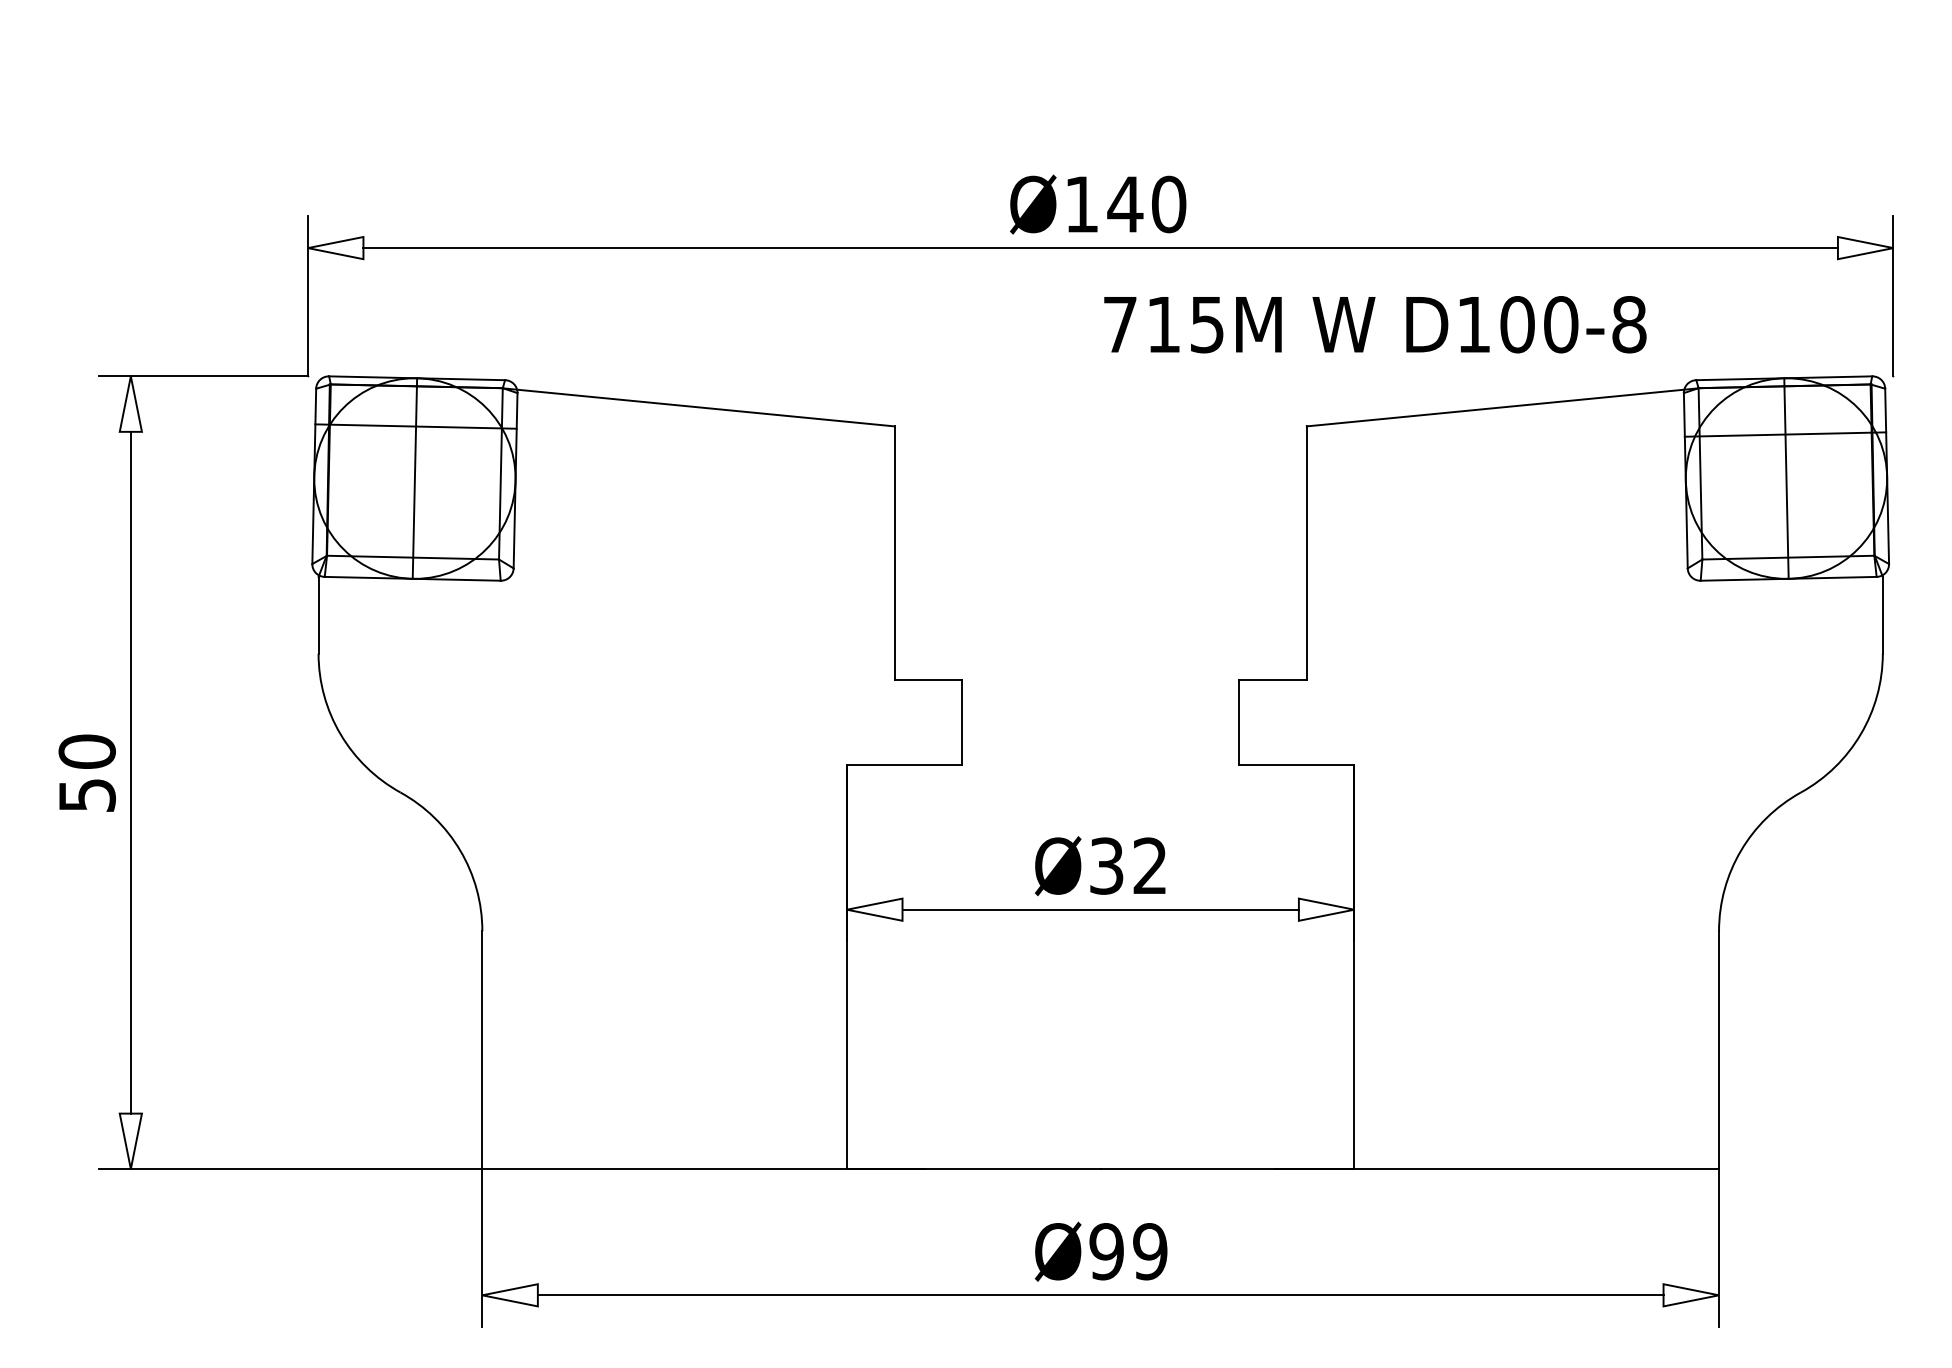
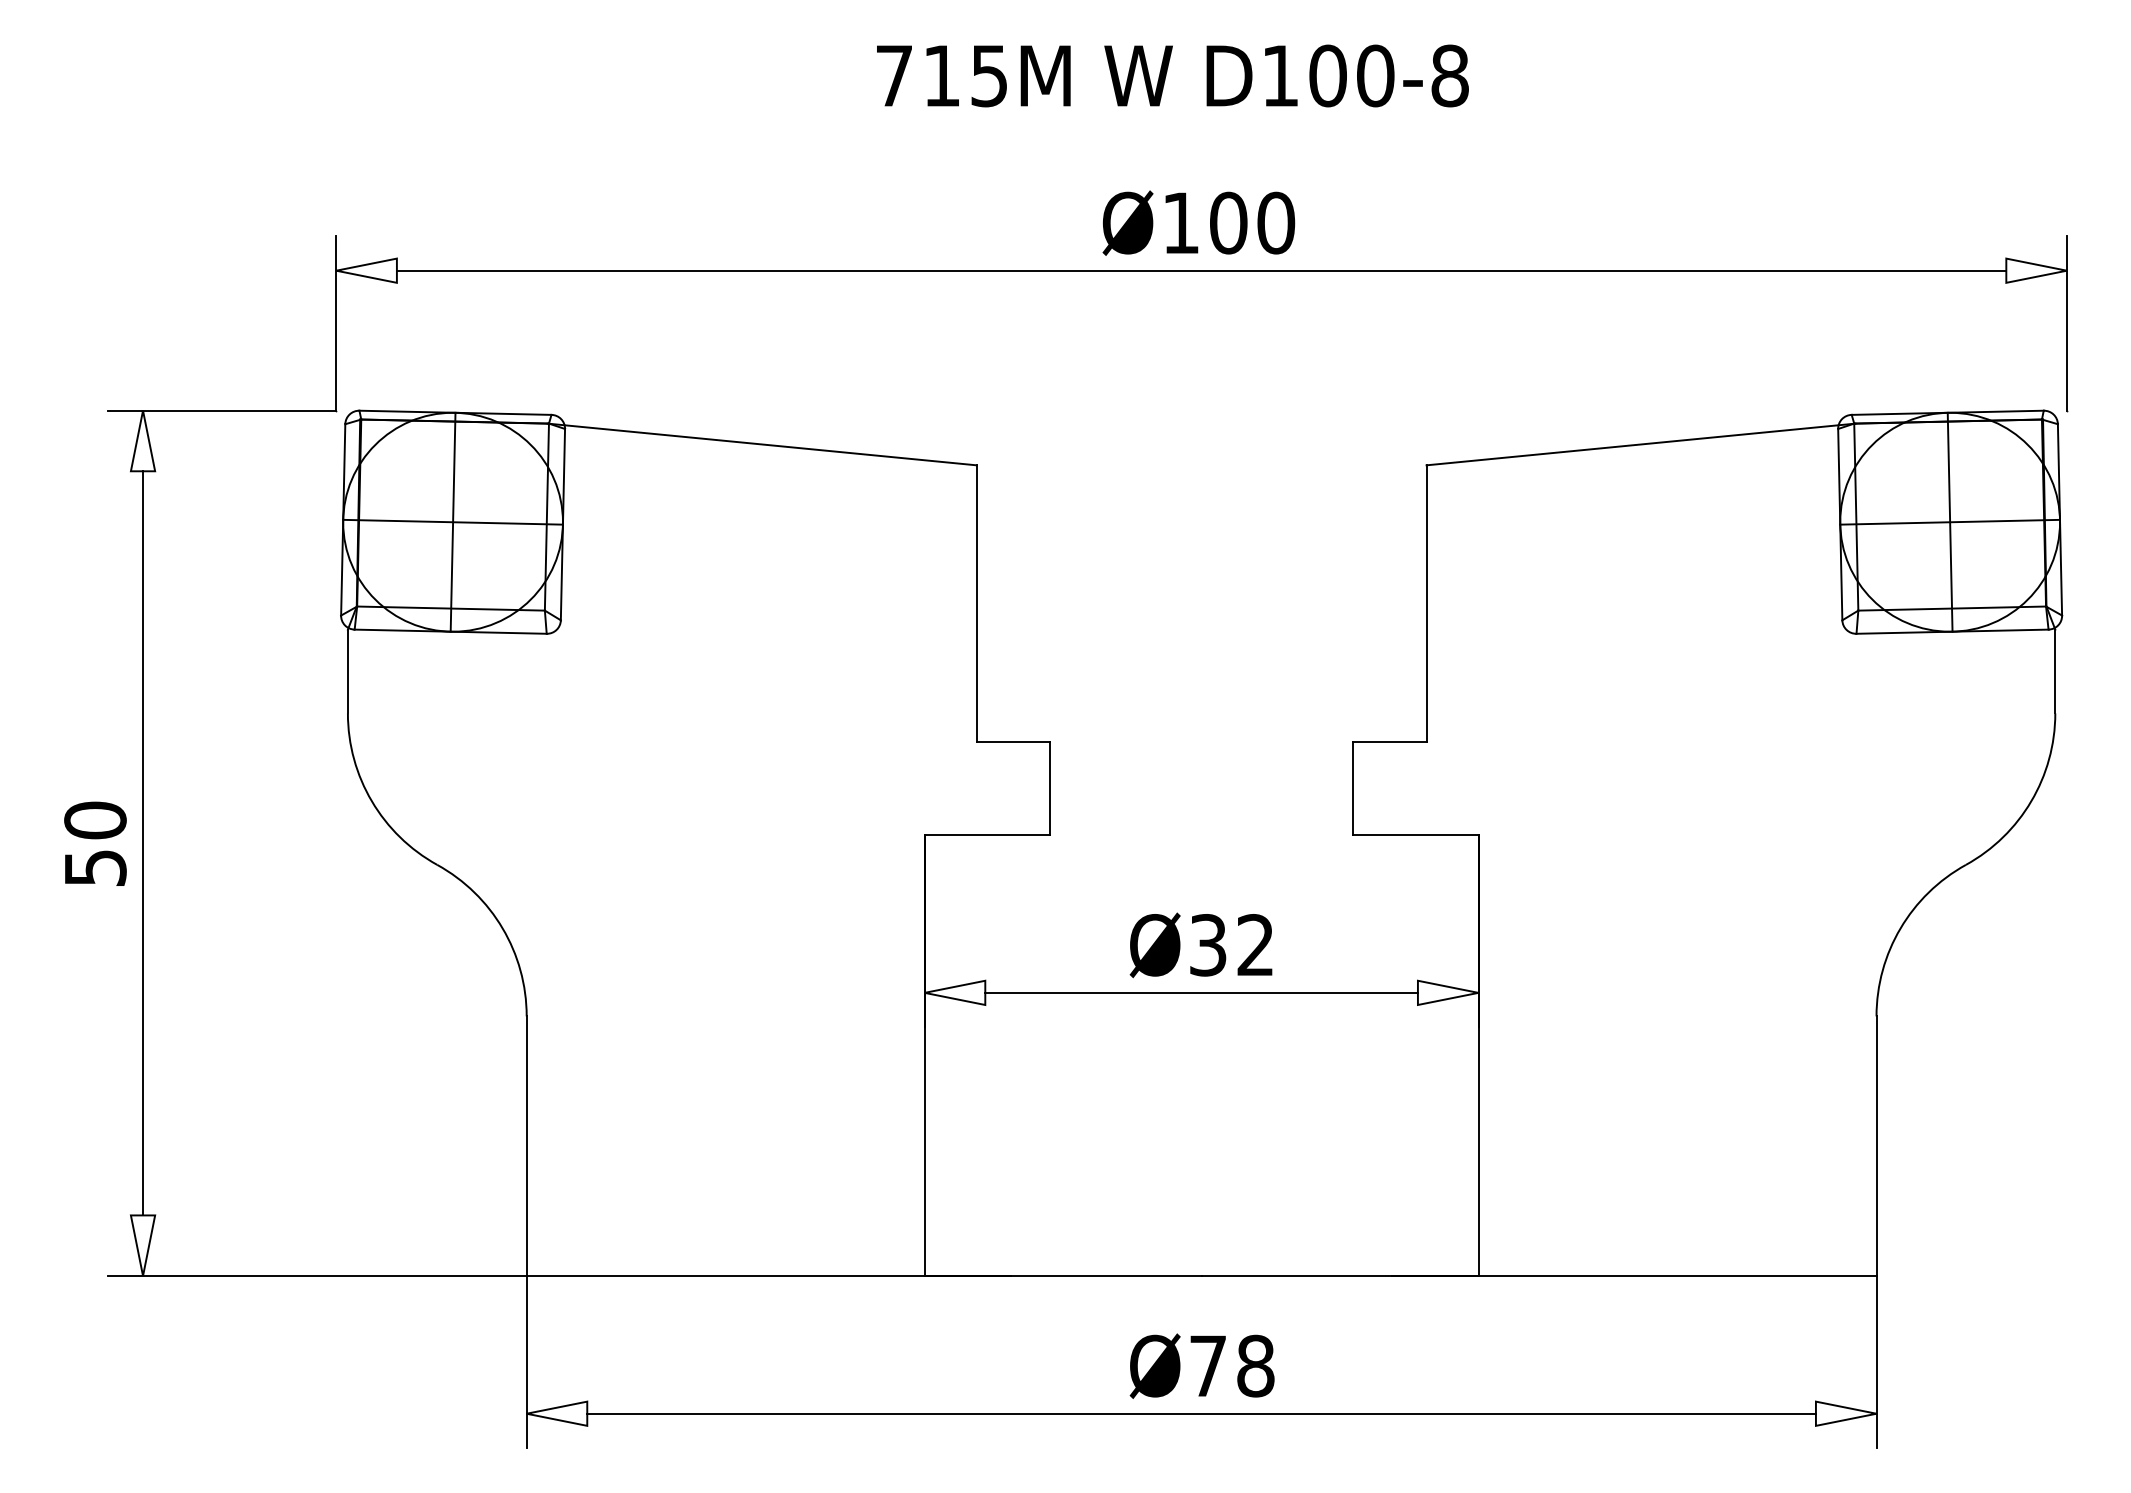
text: (1125, 204) -> (1228, 223), Ø140 -> Ø100
text: (1375, 324) -> (1173, 75), moved
line: (415, 426) -> (452, 522), moved
line: (1785, 434) -> (1950, 522), moved
text: (1128, 1251) -> (1231, 1365), Ø99 -> Ø78

